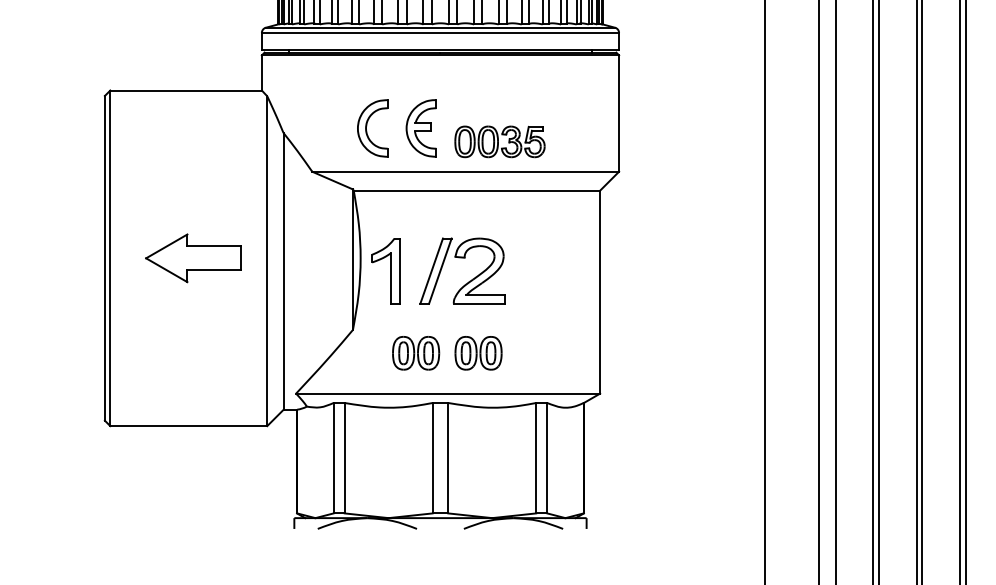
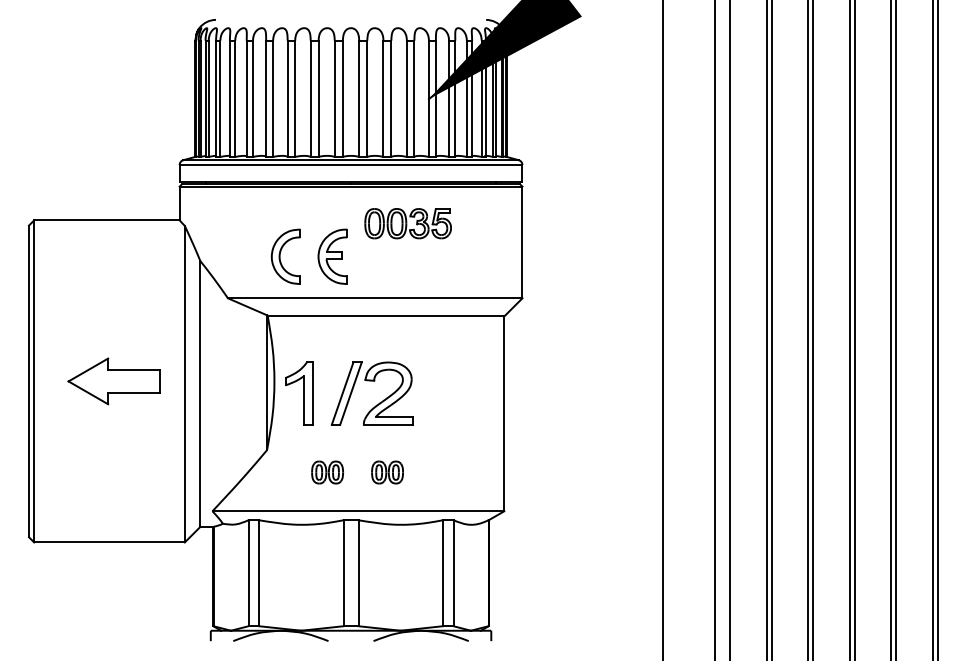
part: (499, 141) -> (407, 223), moved
part: (415, 353) -> (327, 472), size x0.7
part: (478, 353) -> (387, 472), size x0.7

